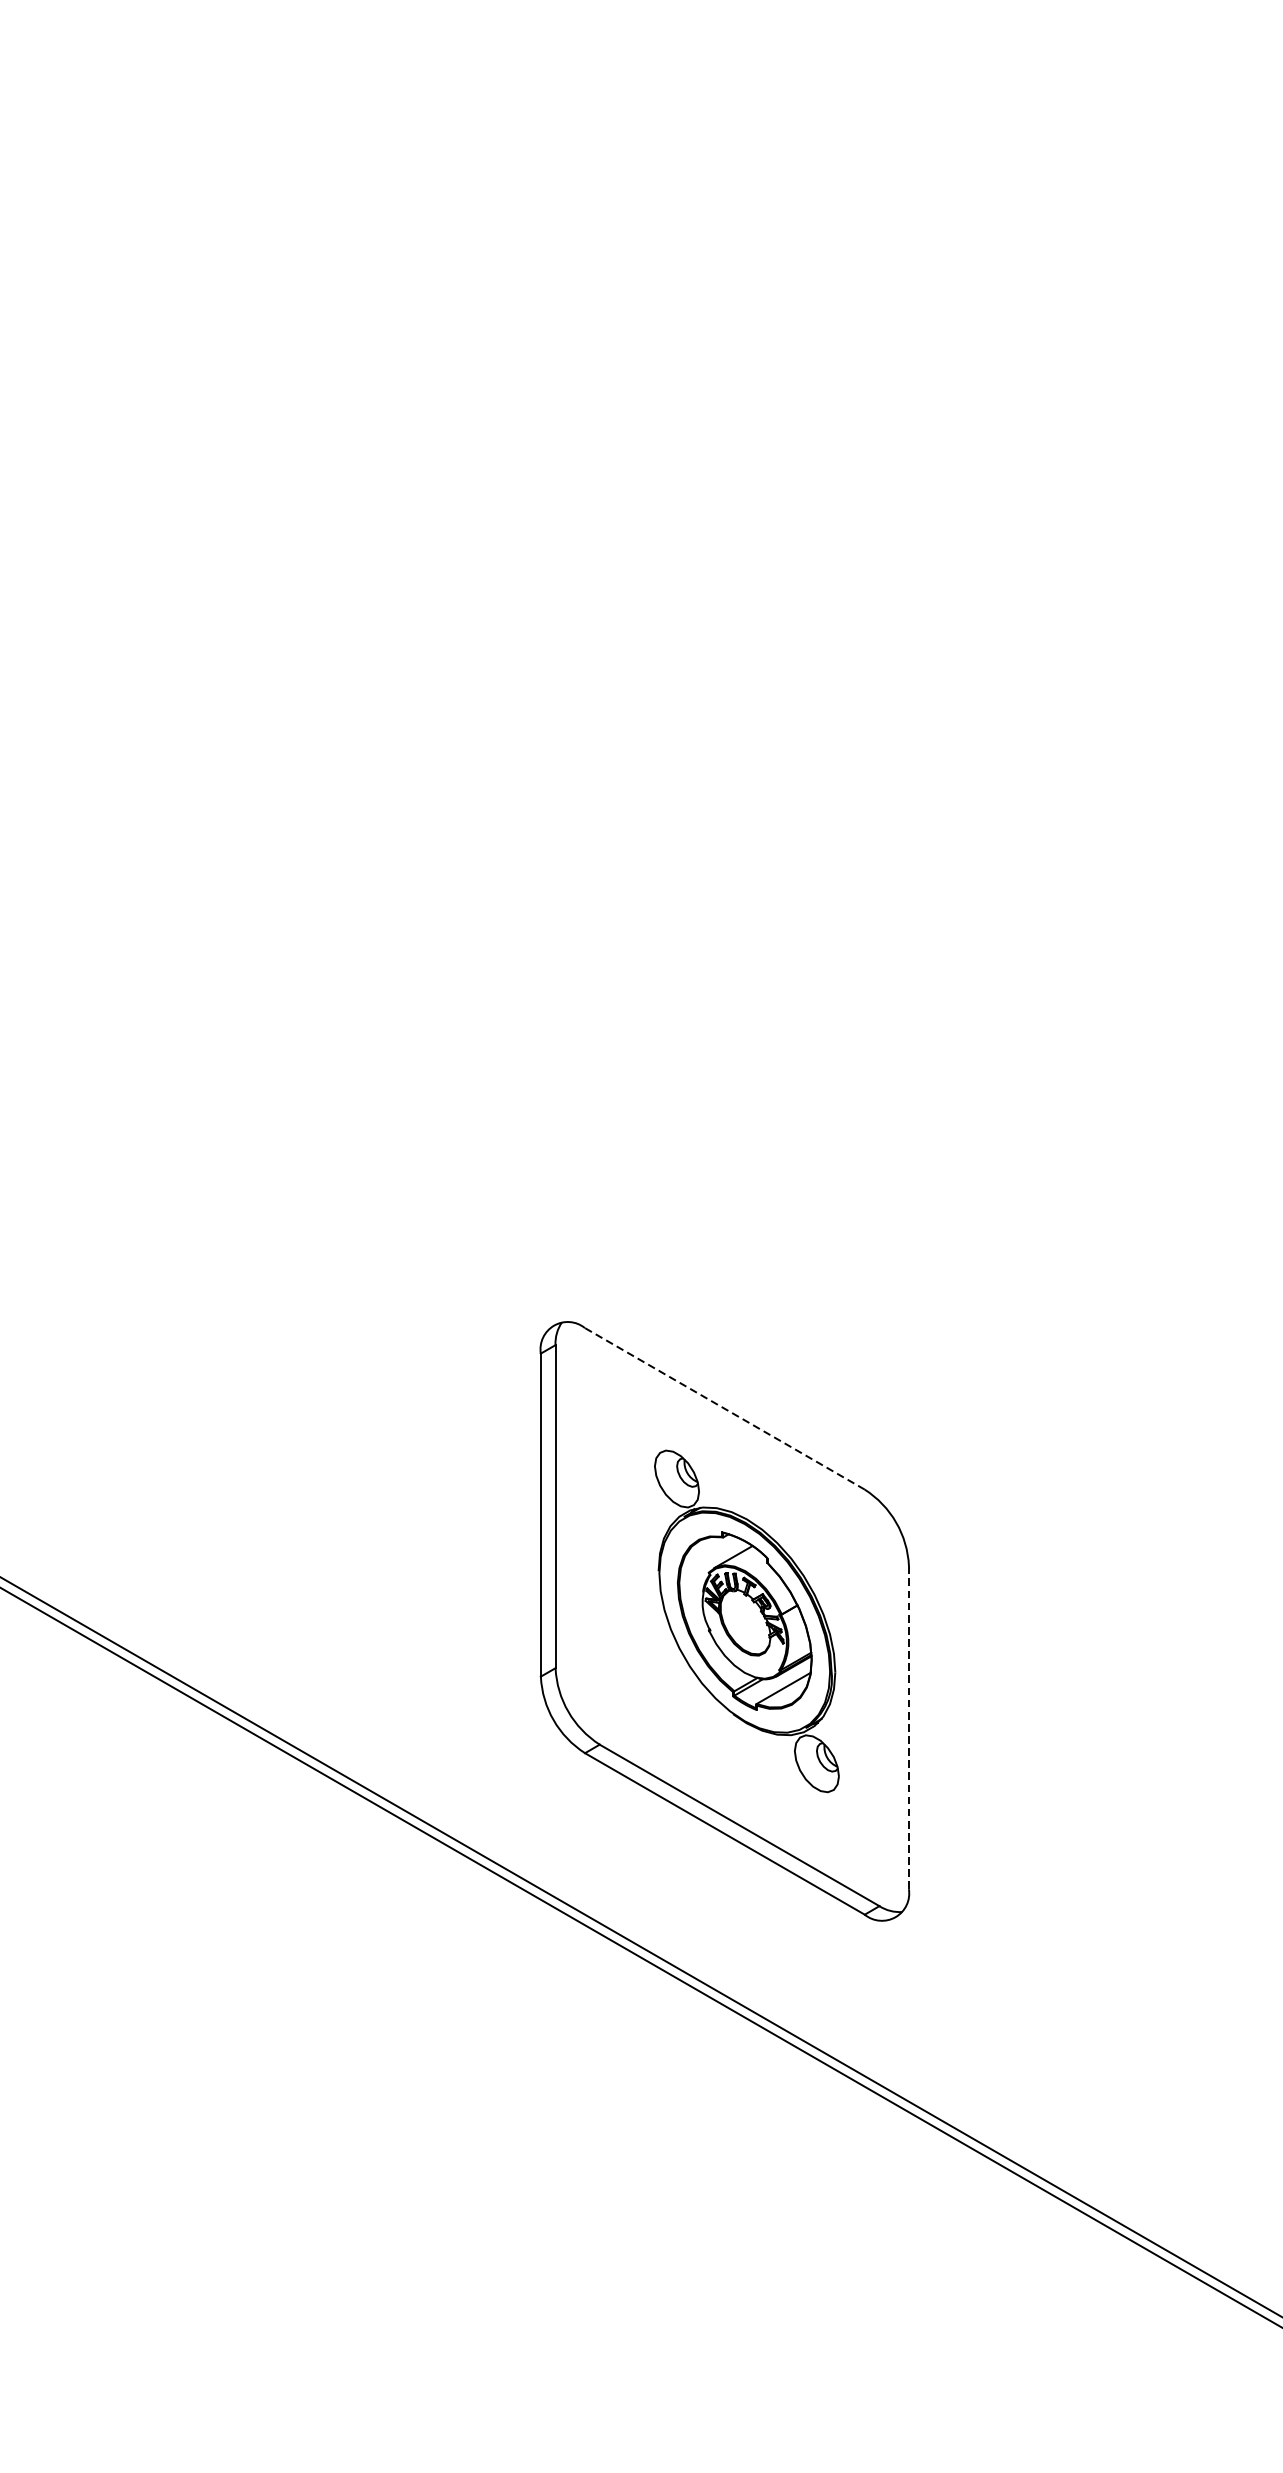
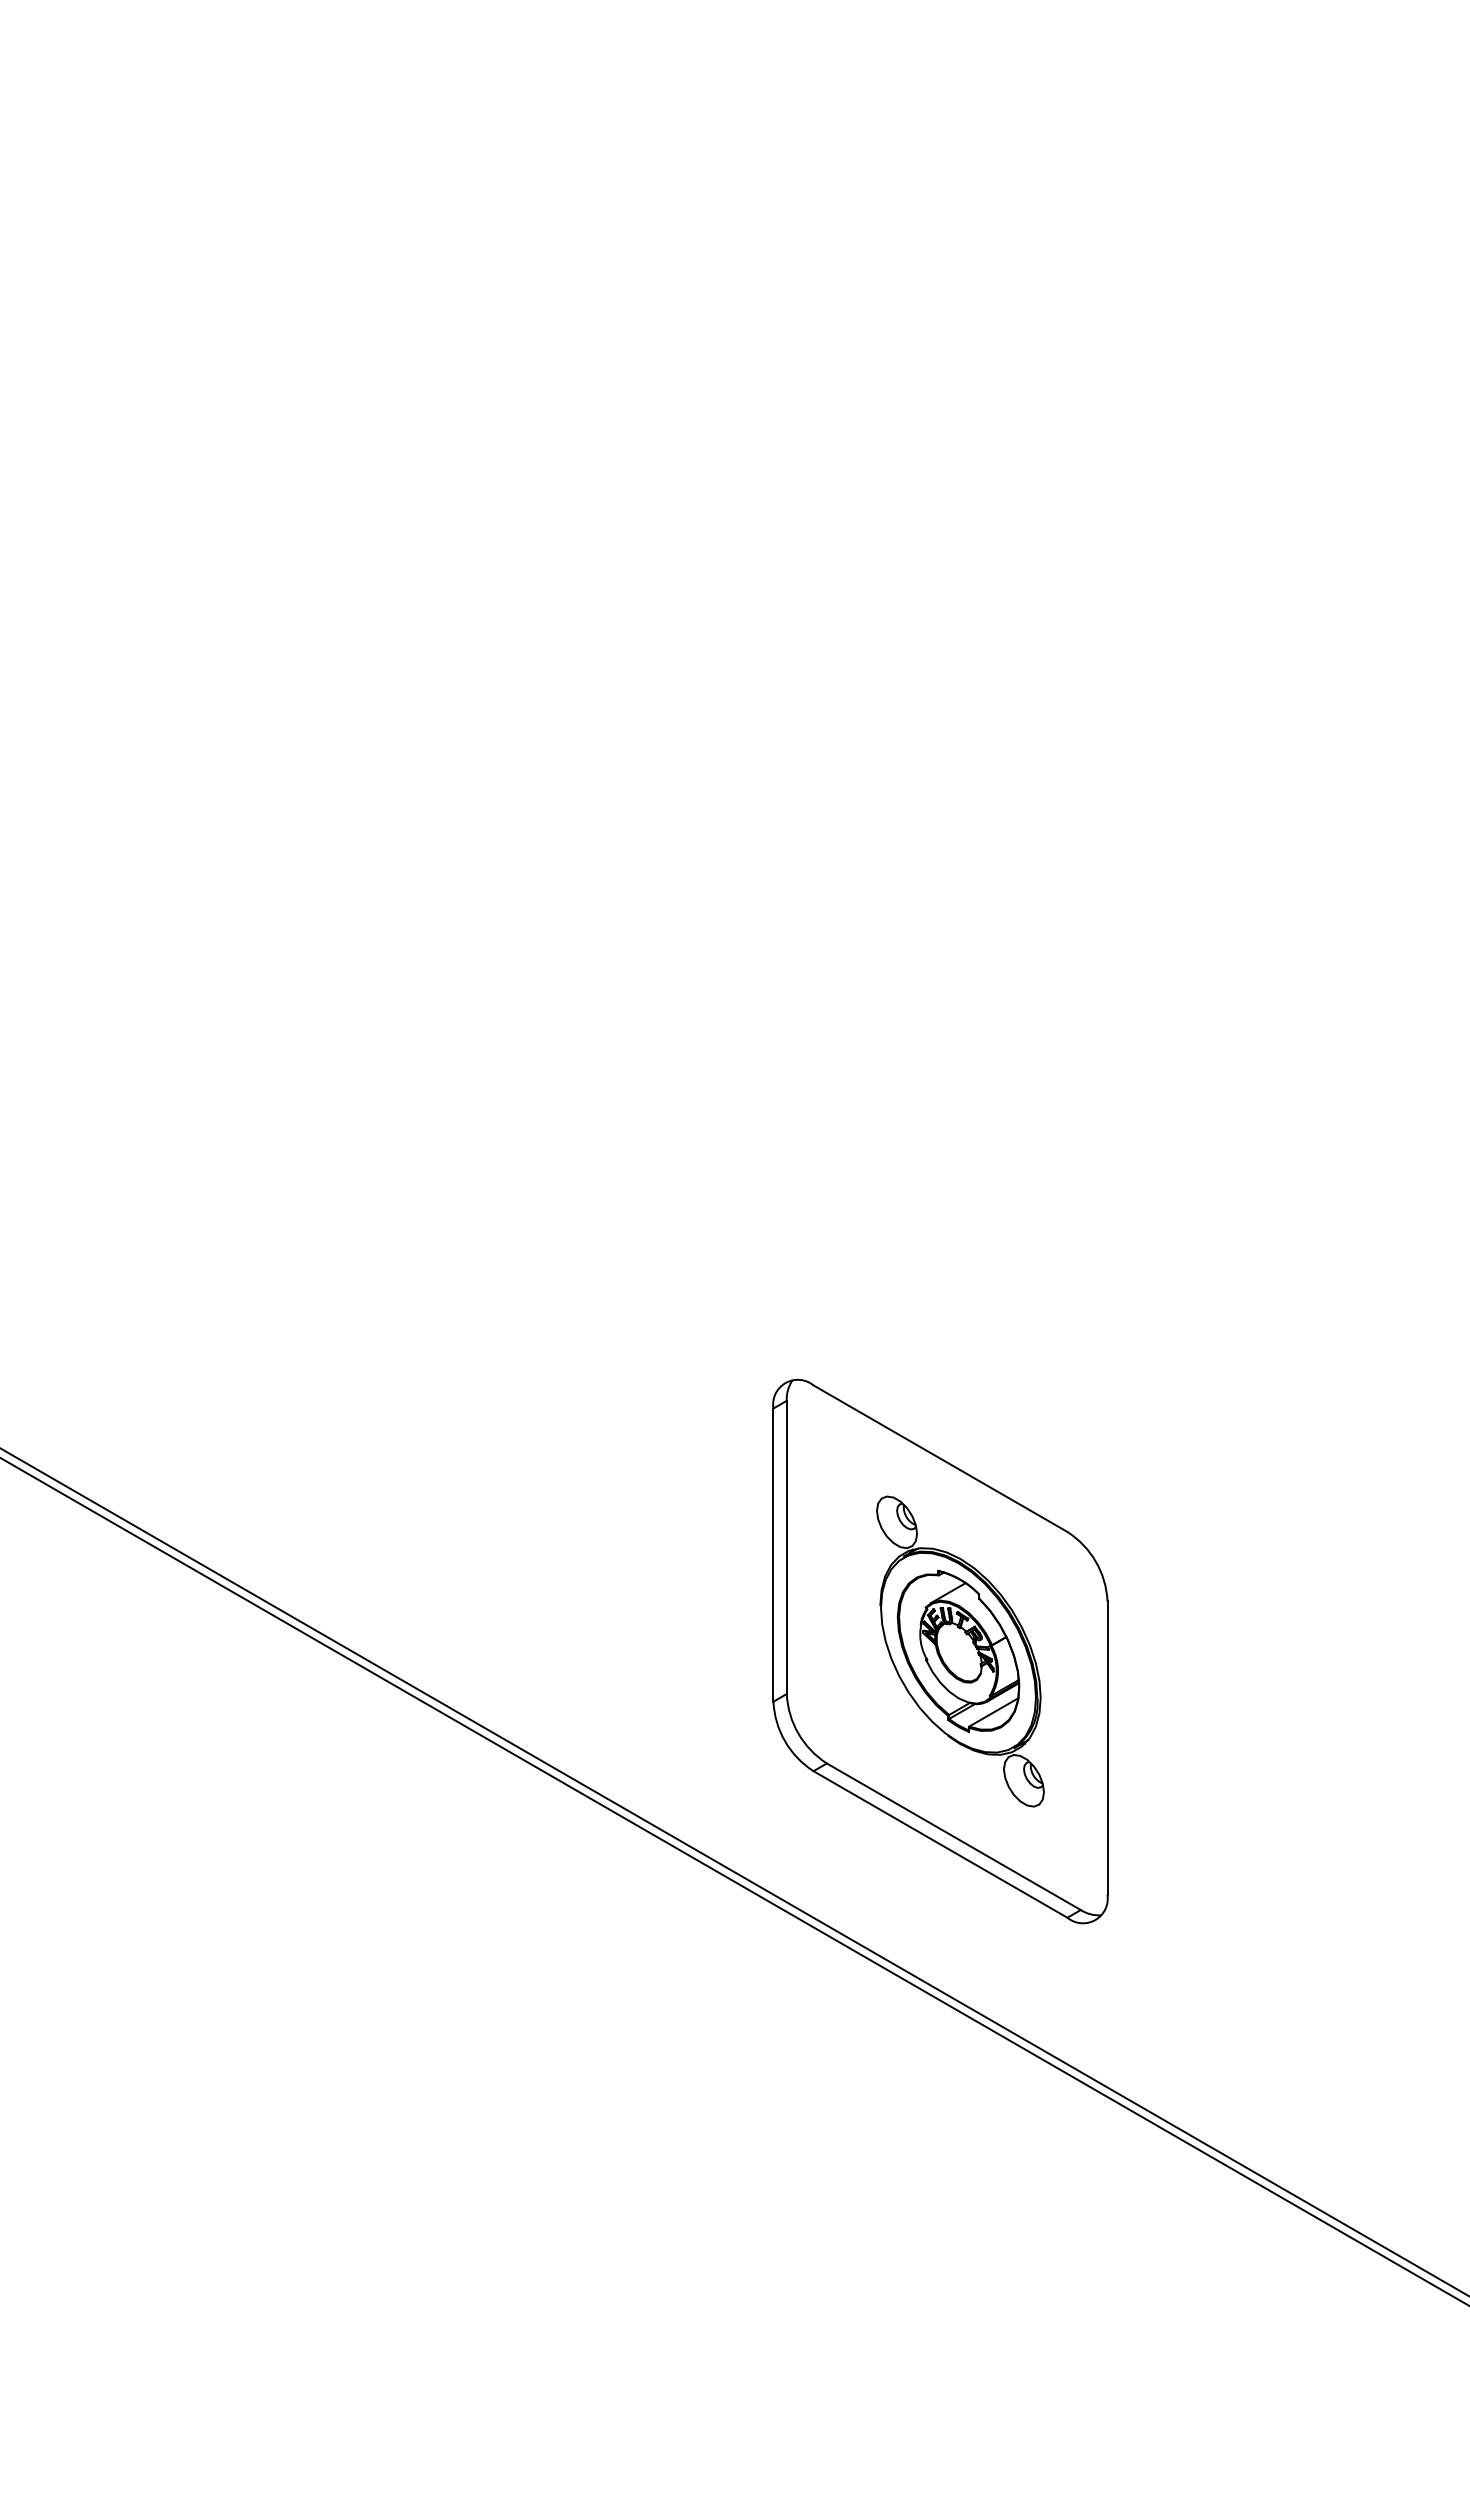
line: (724, 1408) -> (940, 1458), dashed -> solid
line: (908, 1728) -> (1107, 1748), dashed -> solid

